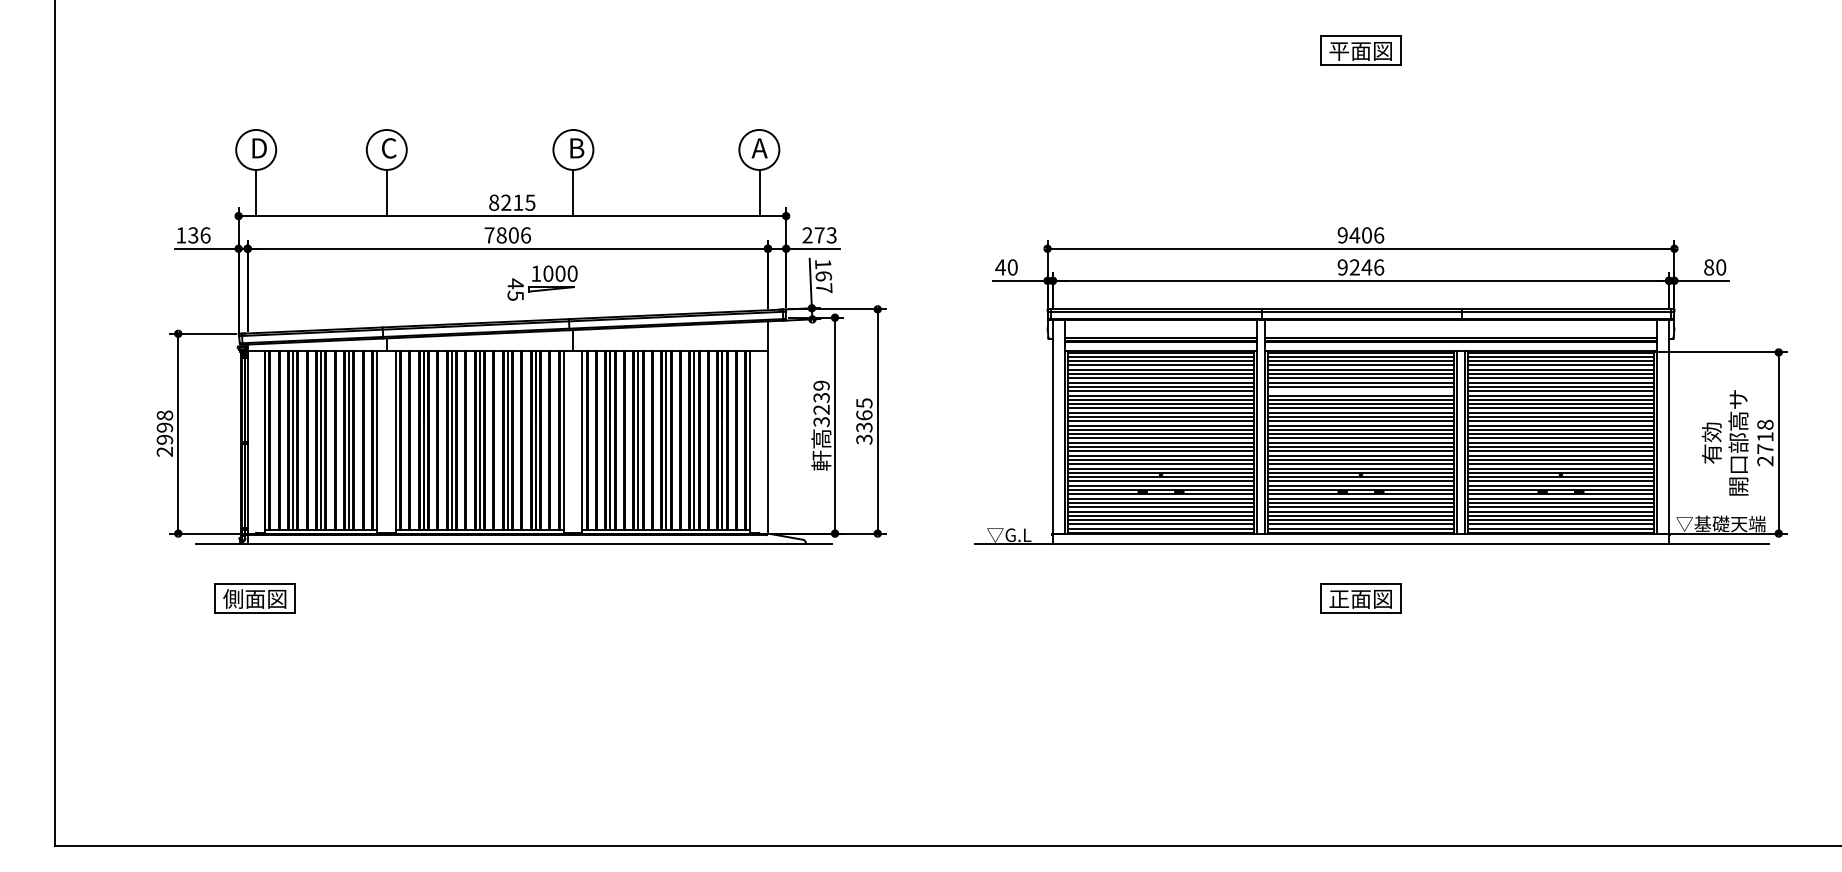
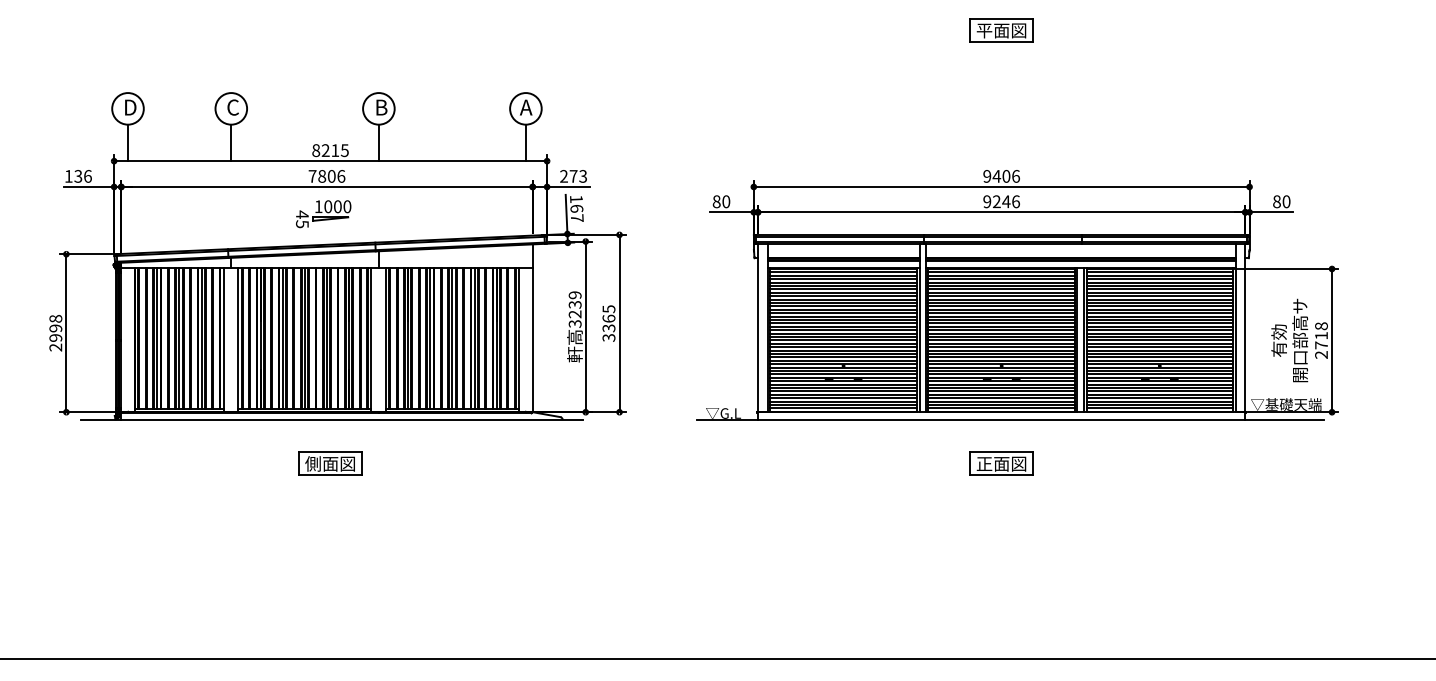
text: (1000, 267) -> (716, 201), 40 -> 80
part: (542, 282) -> (323, 213), moved
line: (1360, 391) -> (1001, 299), added
part: (254, 598) -> (329, 463), moved

